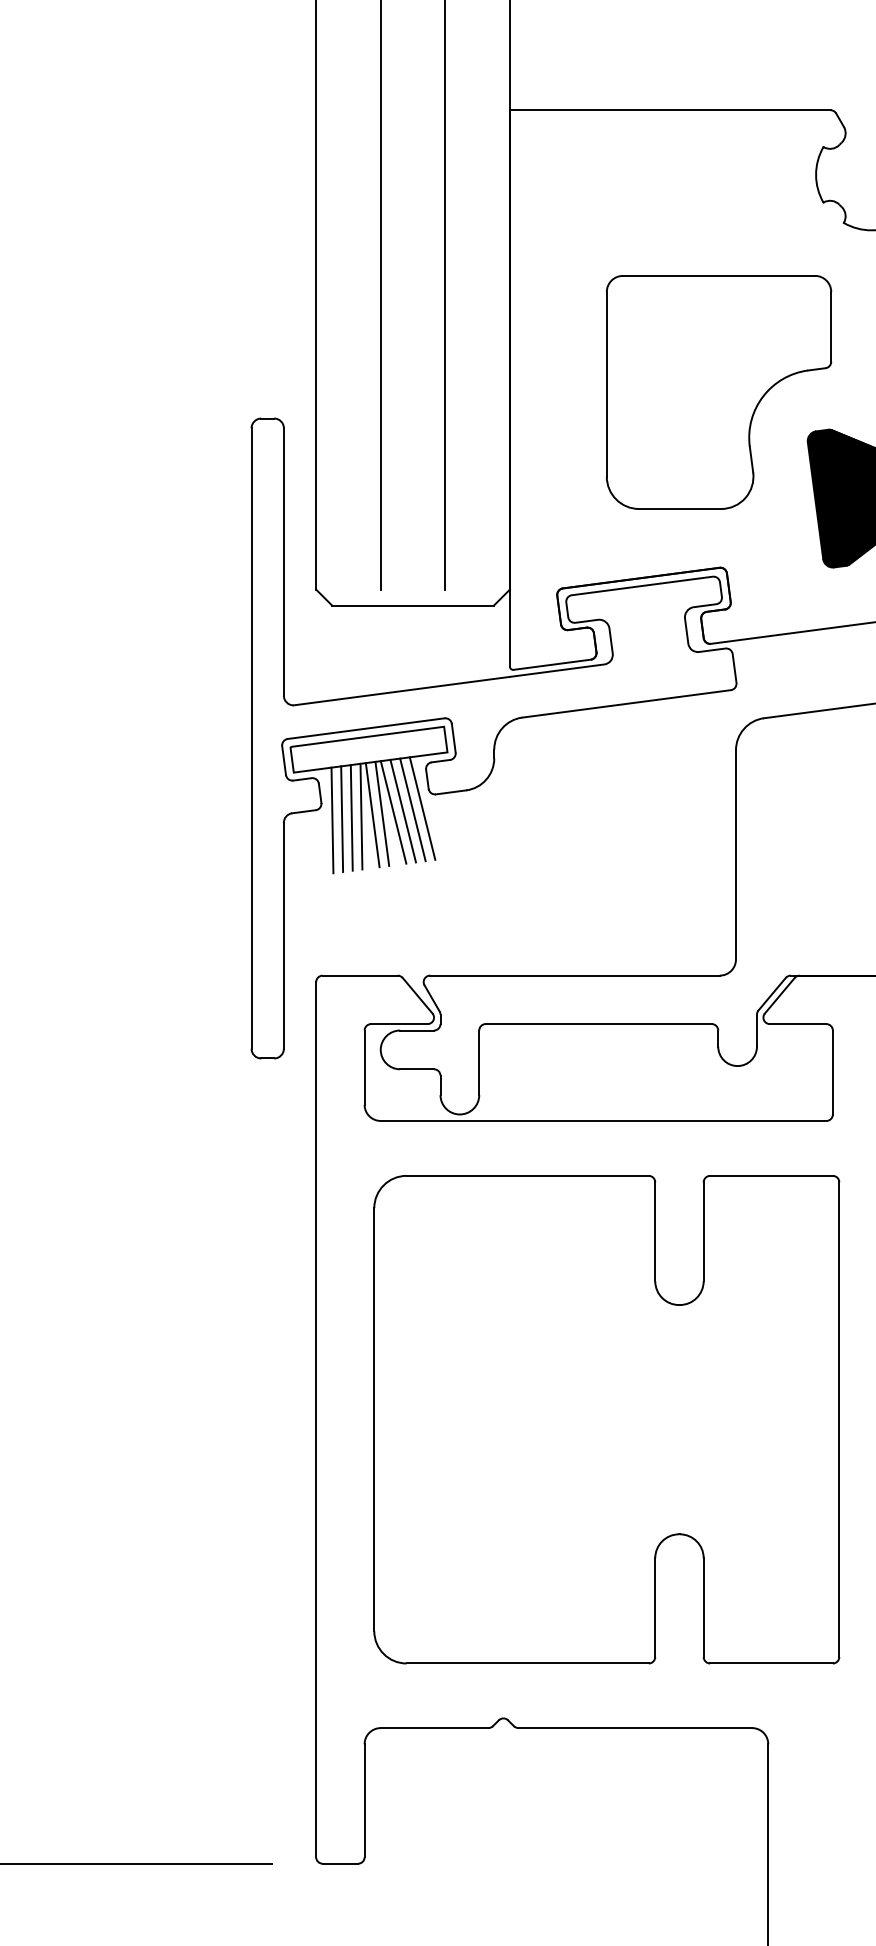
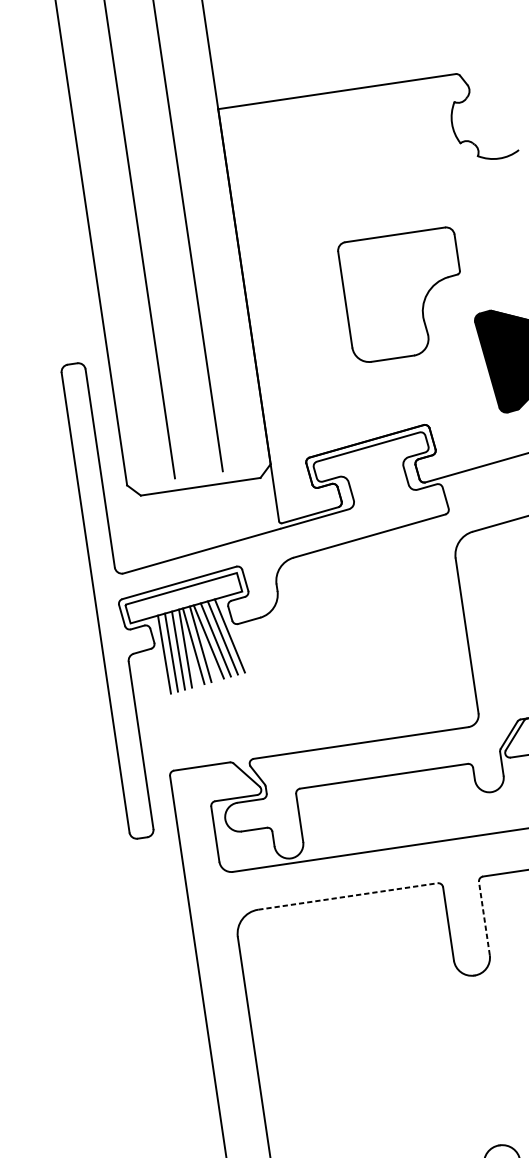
part: (719, 392) -> (404, 295), size x0.7
line: (528, 1175) -> (348, 896), solid -> dashed
line: (703, 1231) -> (484, 918), solid -> dashed

